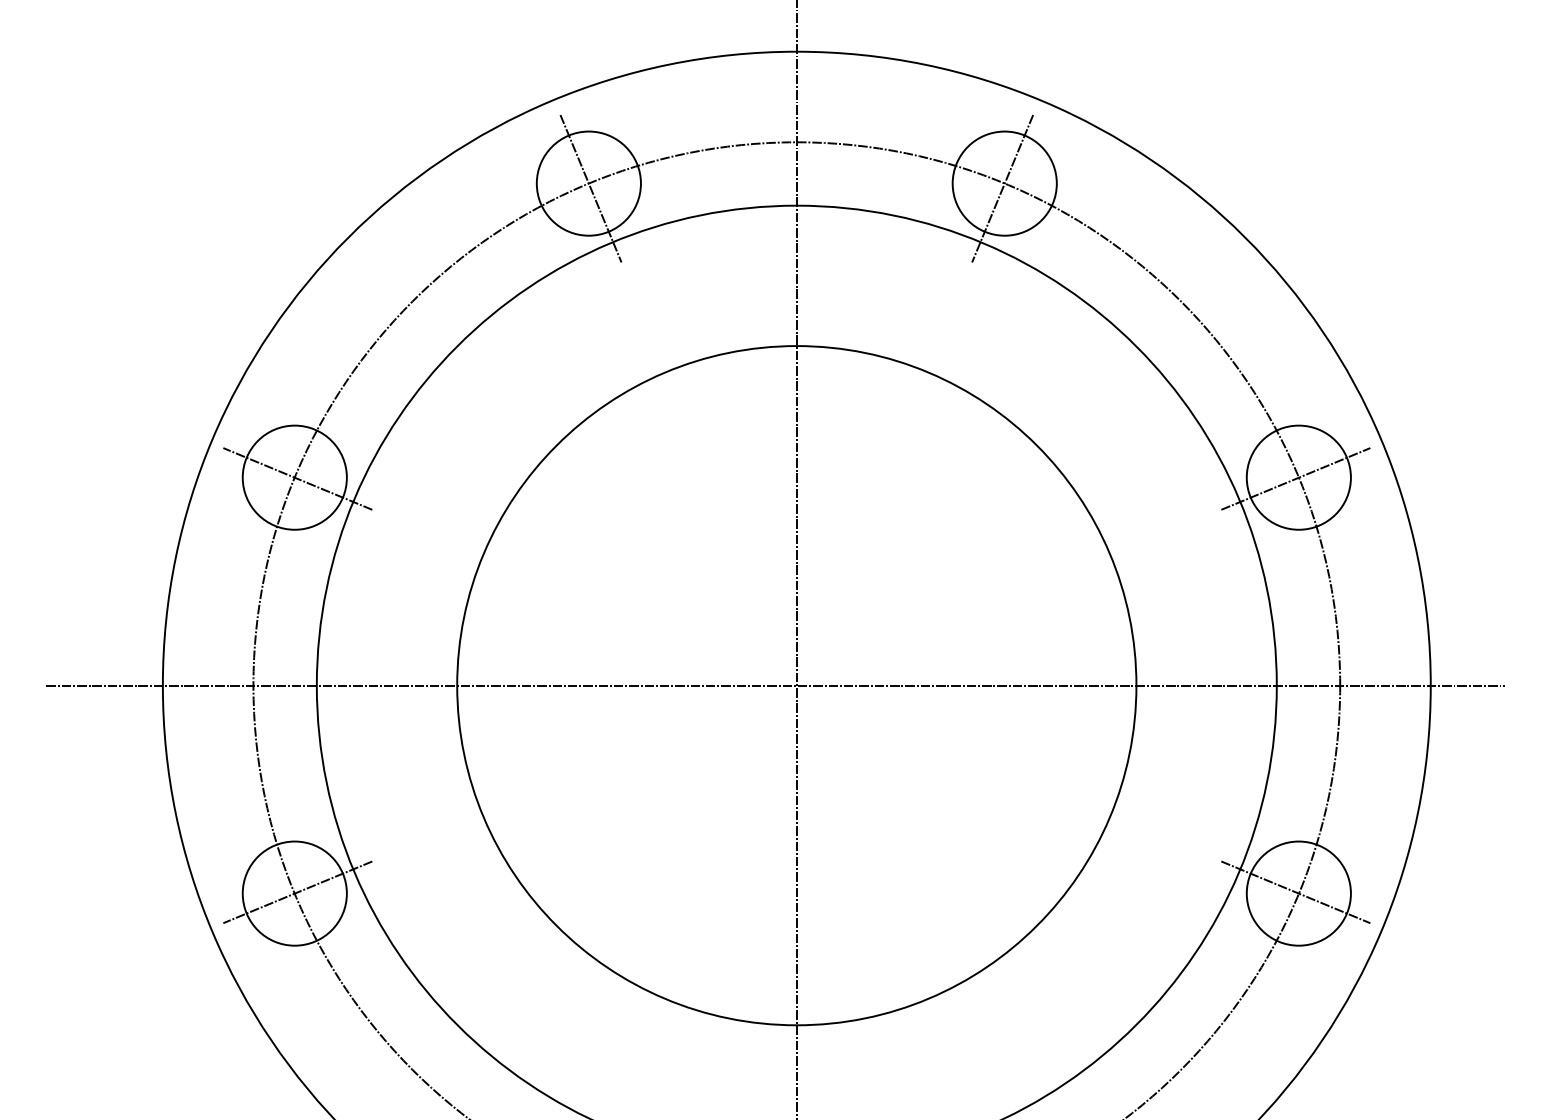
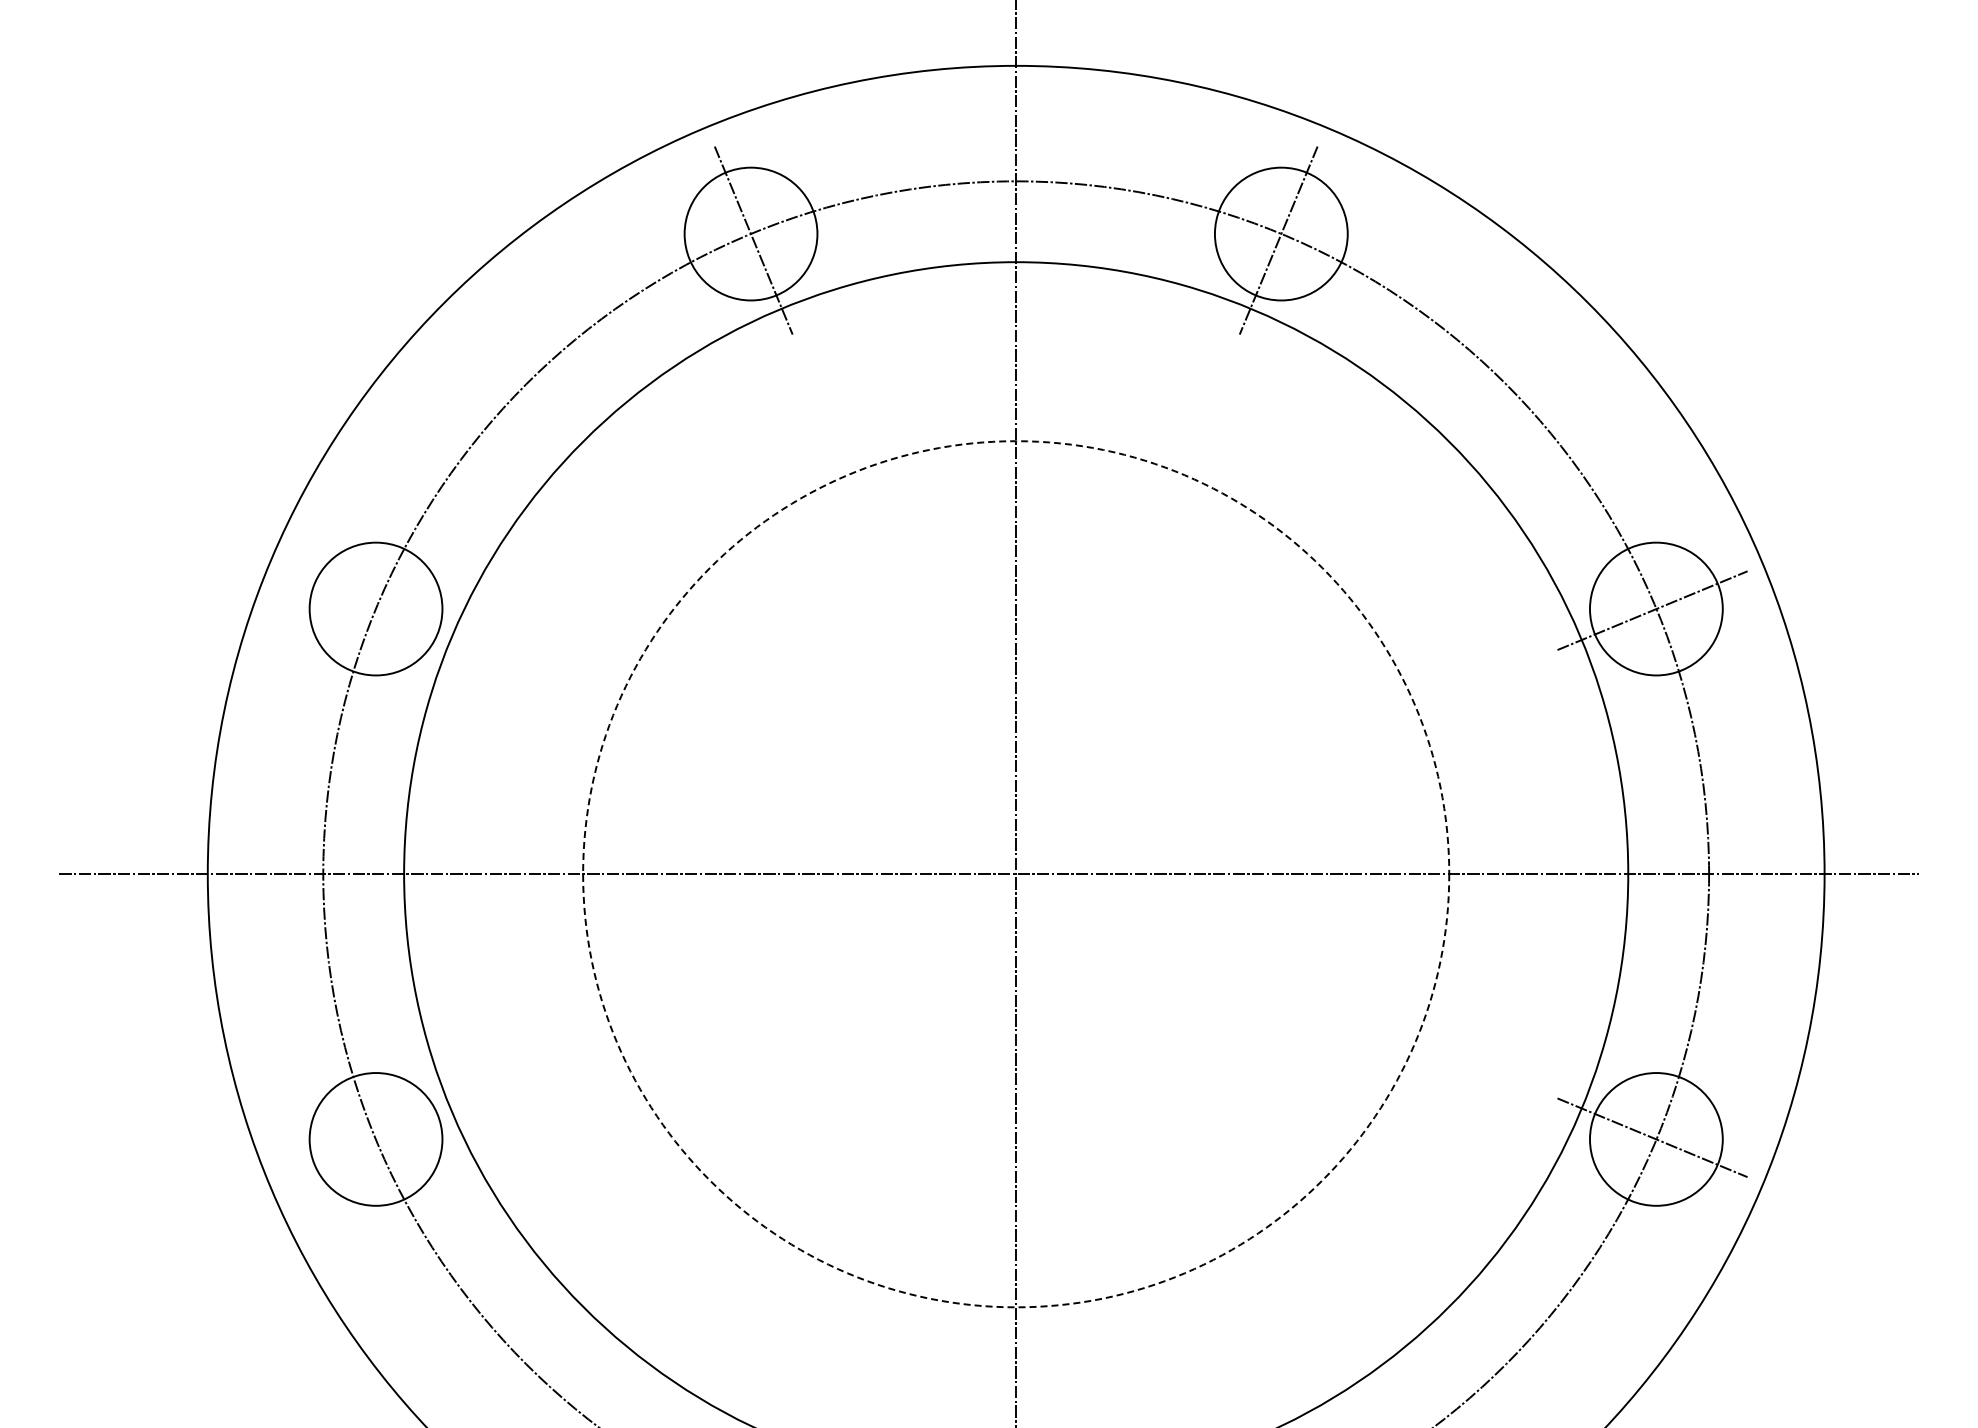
line: (297, 478) -> (379, 610), removed
circle: (797, 685) -> (1016, 874), solid -> dashed
line: (297, 892) -> (379, 1137), removed

